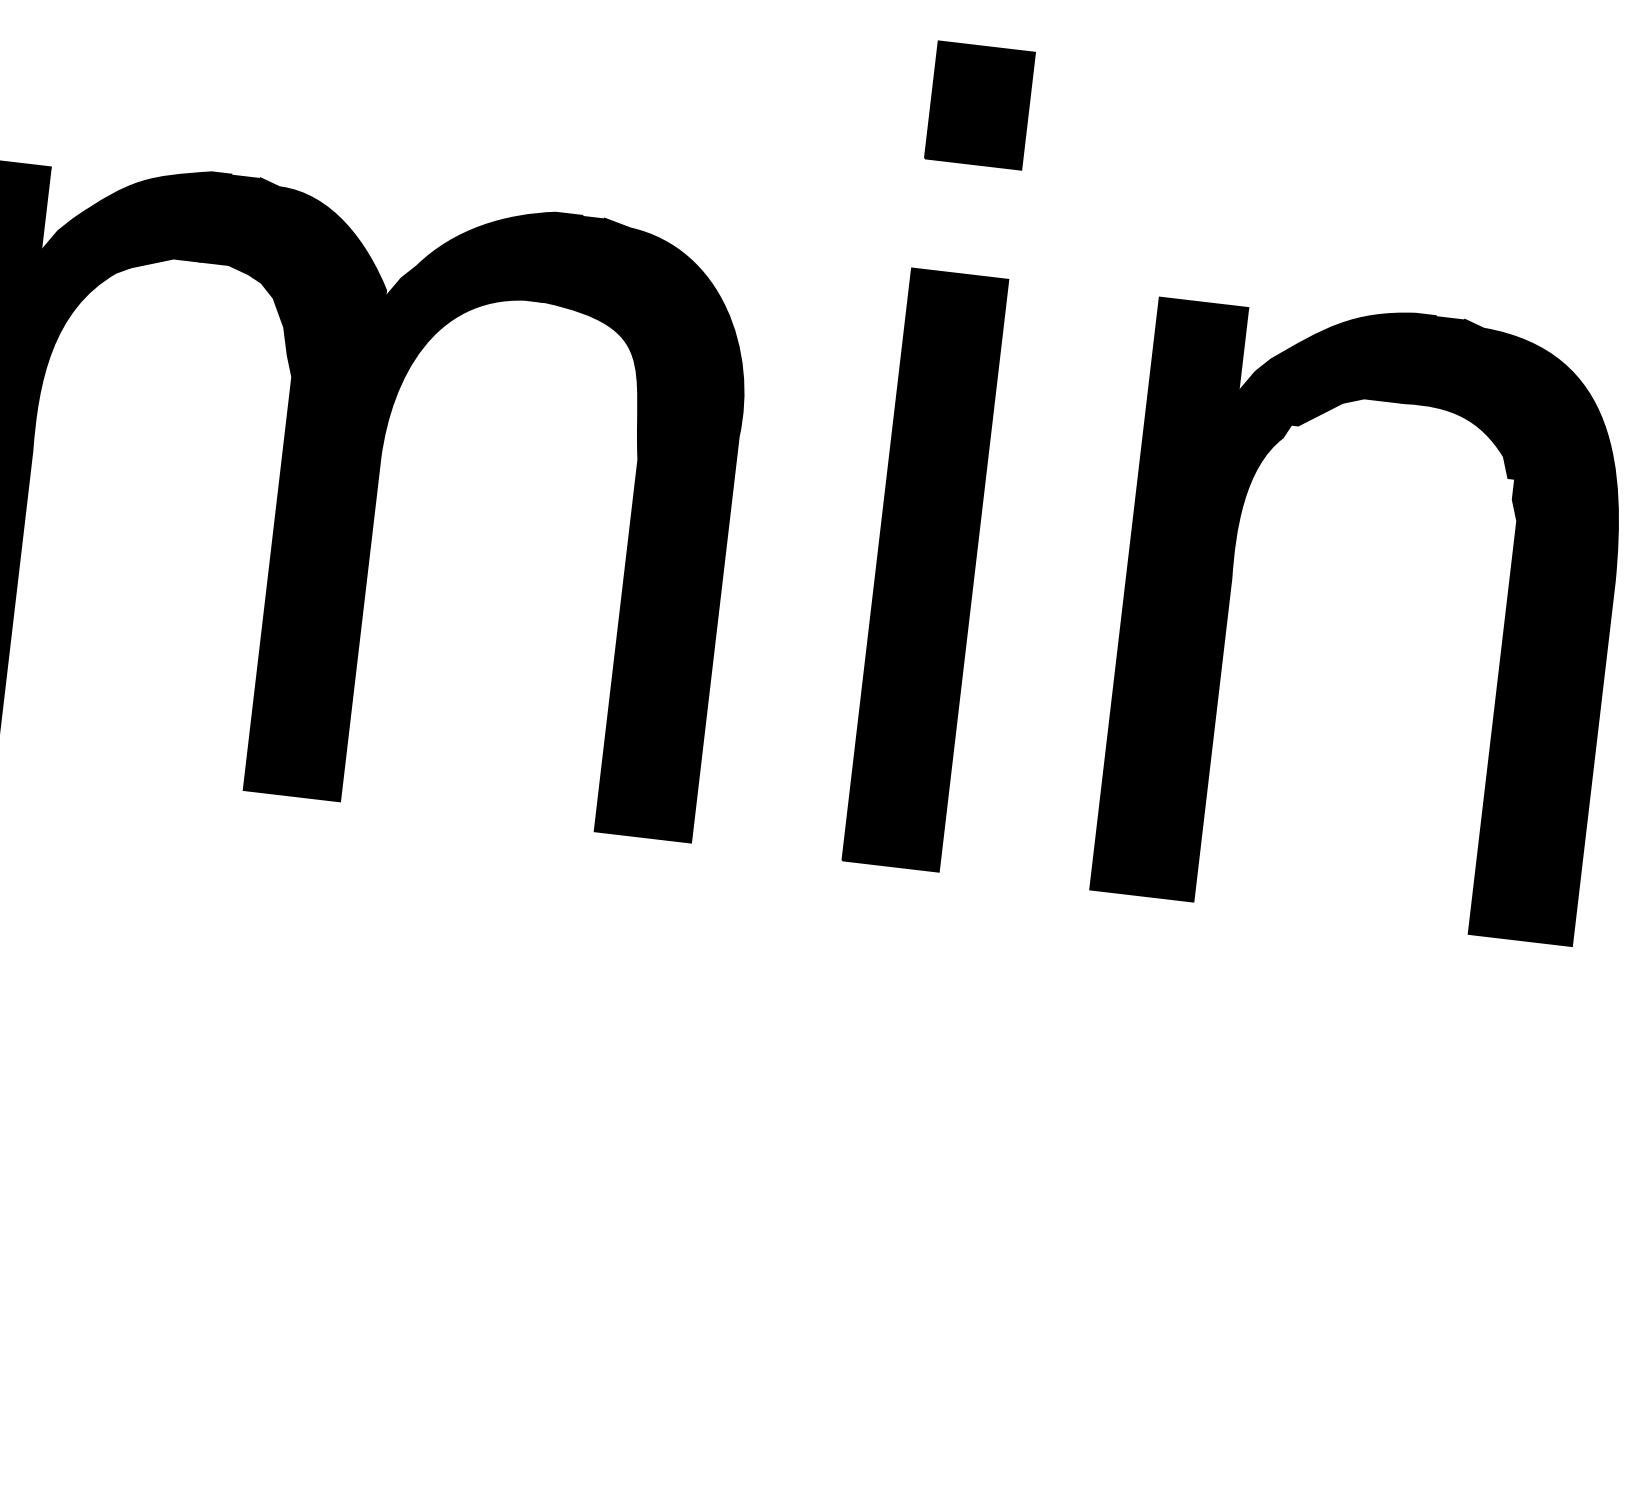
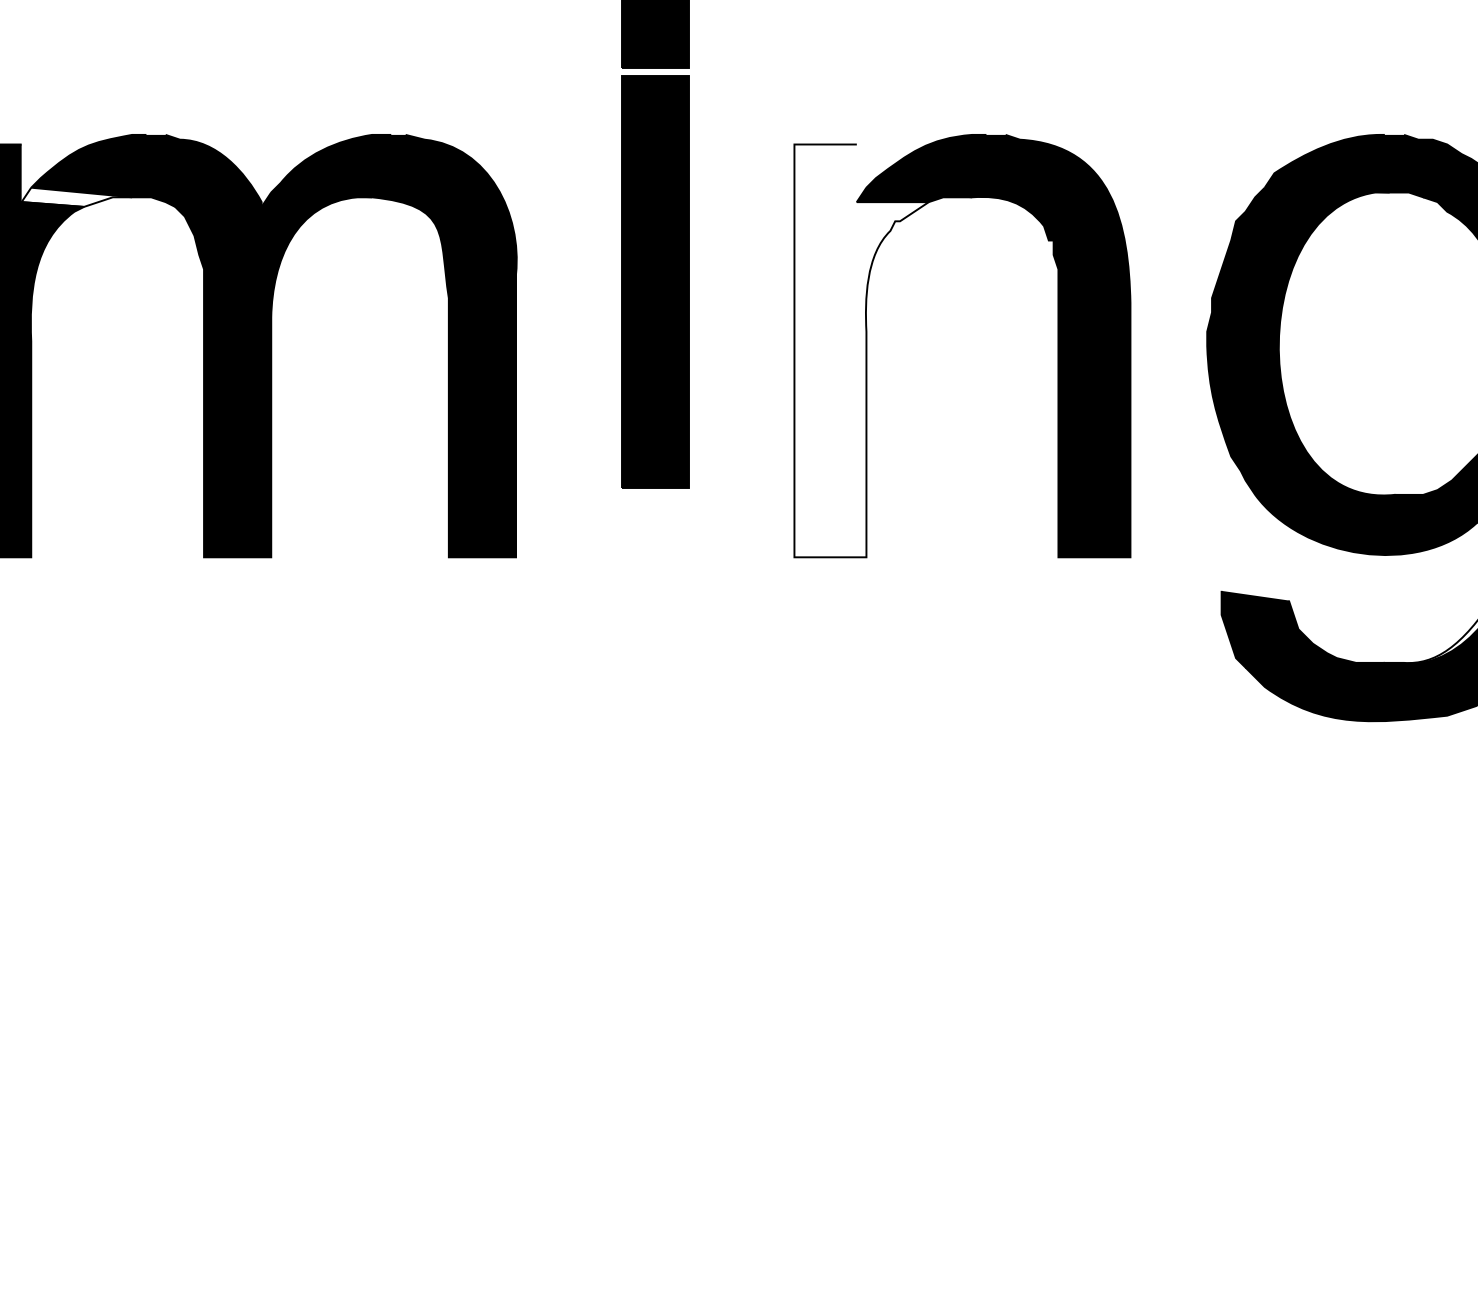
fill: (121, 251) -> (76, 196), removed
part: (925, 569) -> (655, 281), moved
fill: (1221, 604) -> (861, 350), removed

